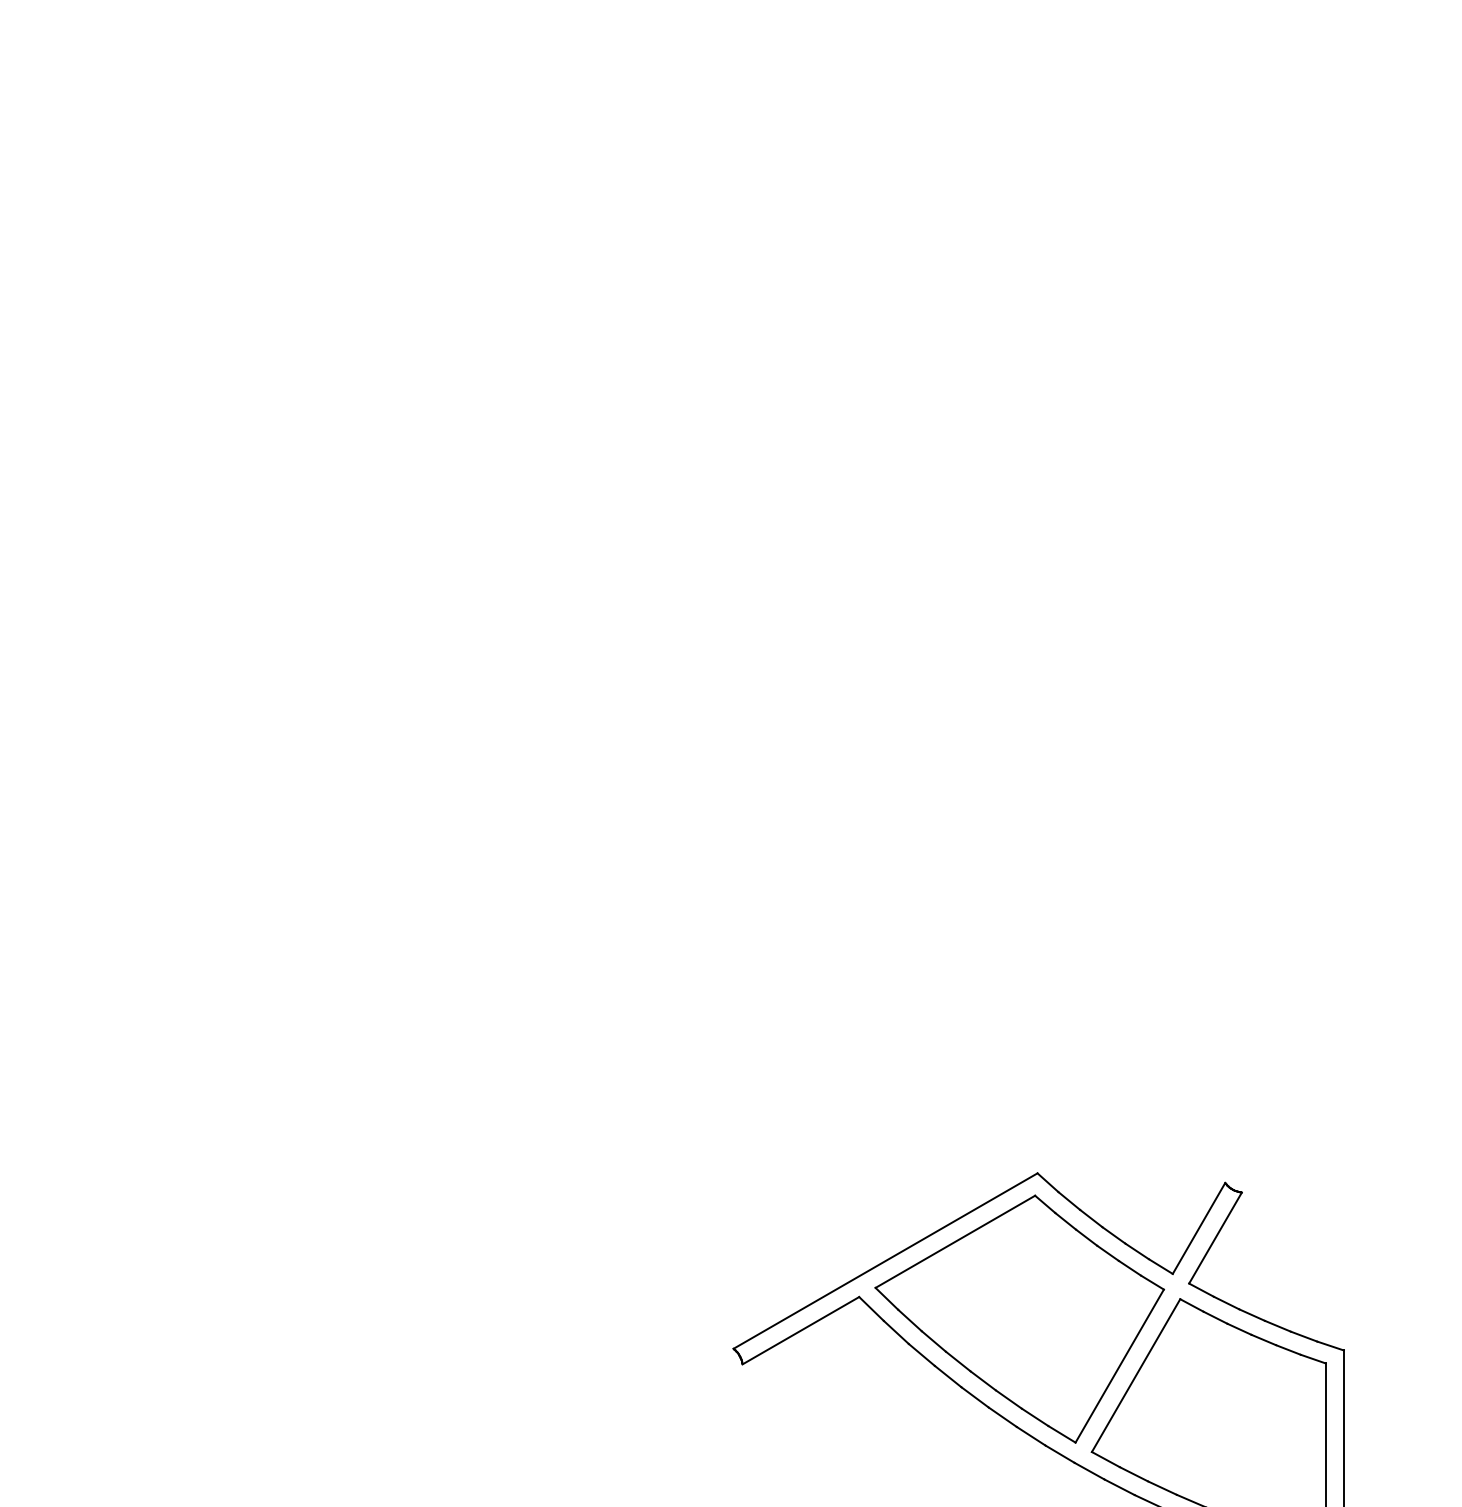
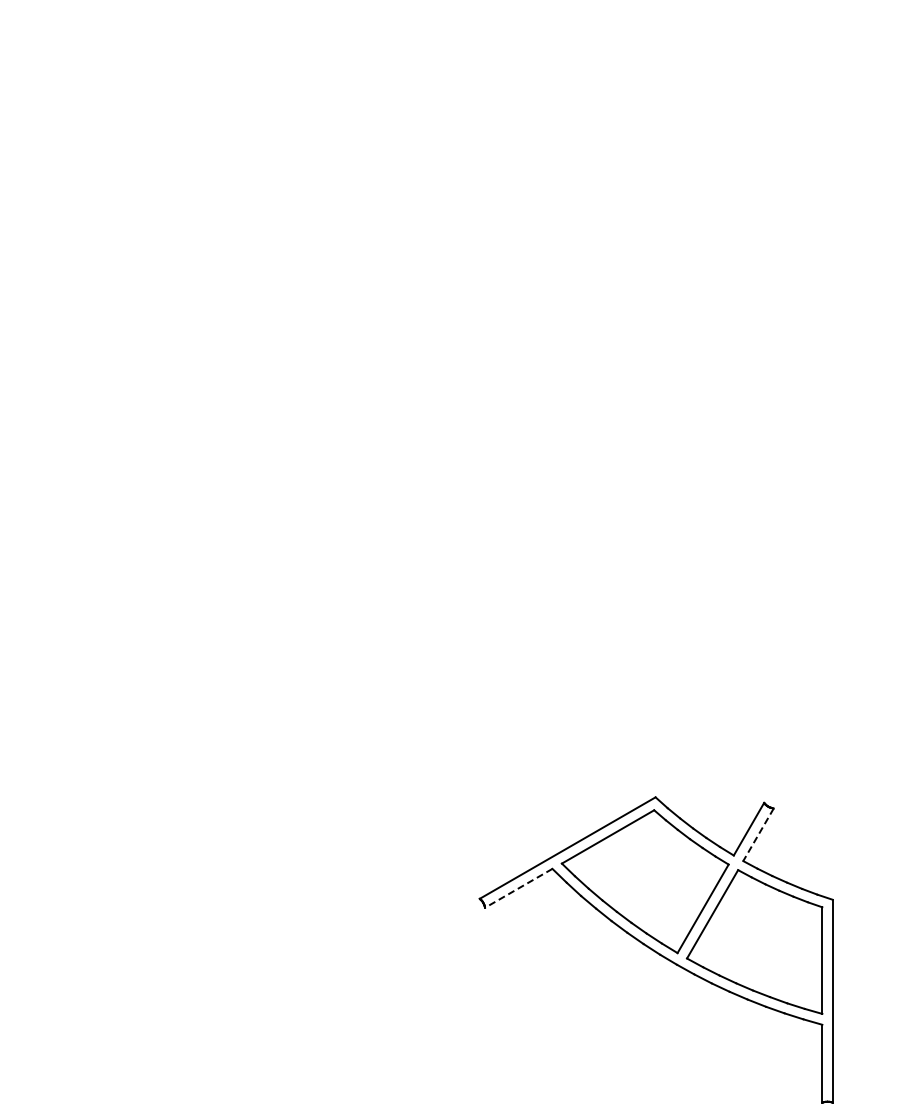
line: (1215, 1239) -> (758, 835), solid -> dashed
line: (800, 1330) -> (518, 888), solid -> dashed

